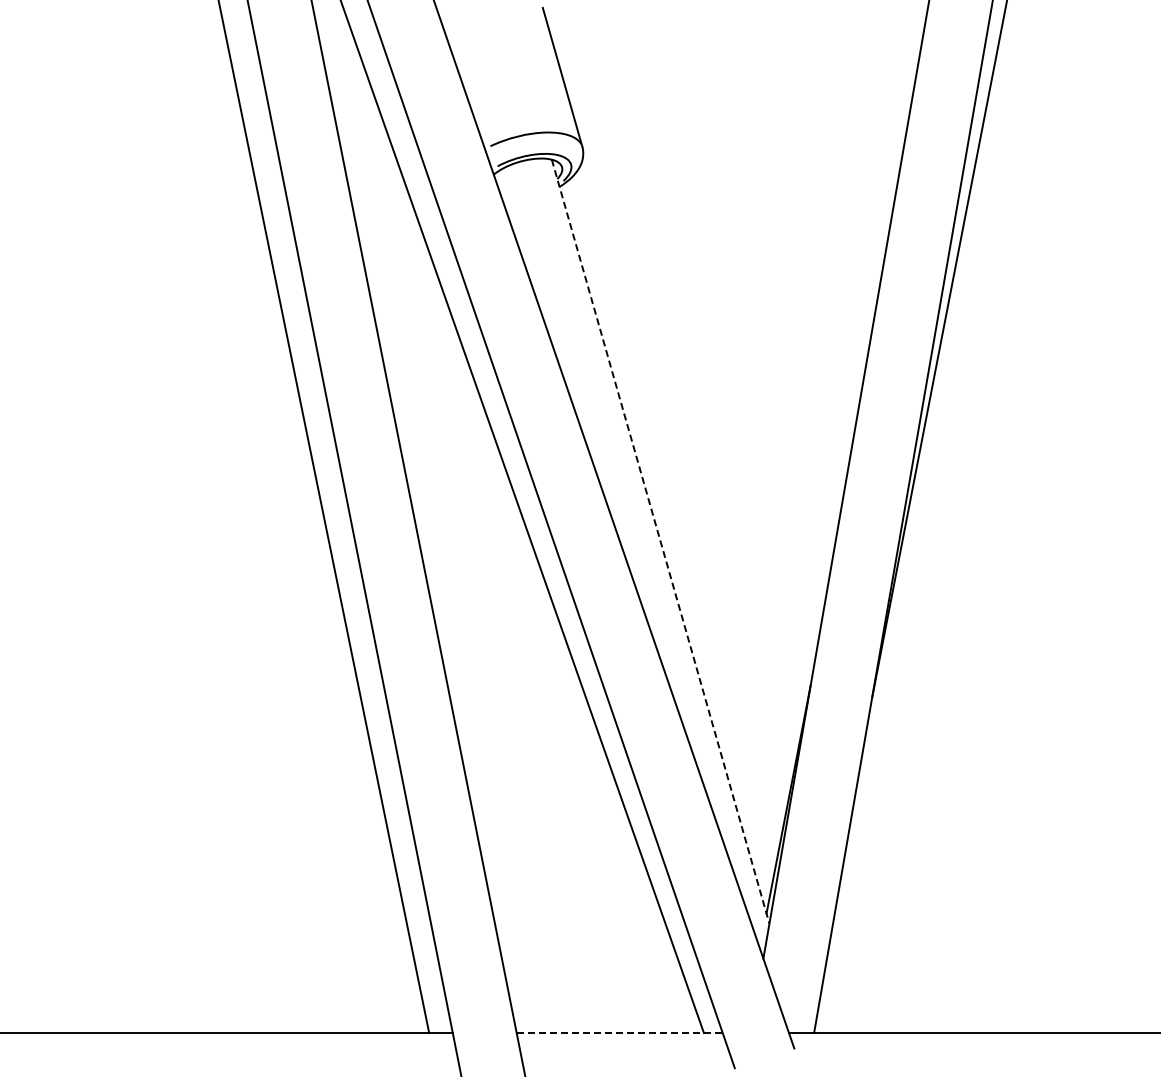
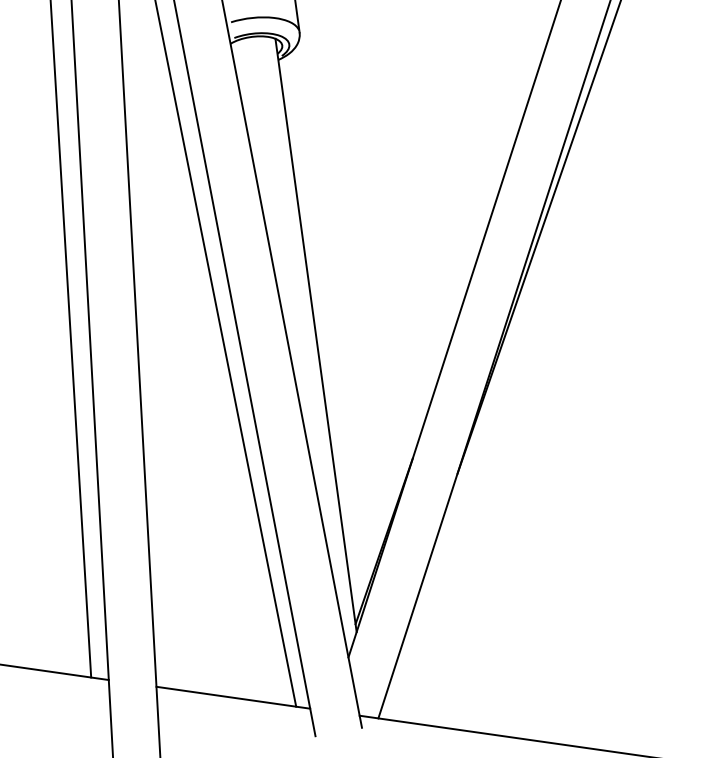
line: (660, 542) -> (315, 336), dashed -> solid
line: (620, 1033) -> (233, 698), dashed -> solid

